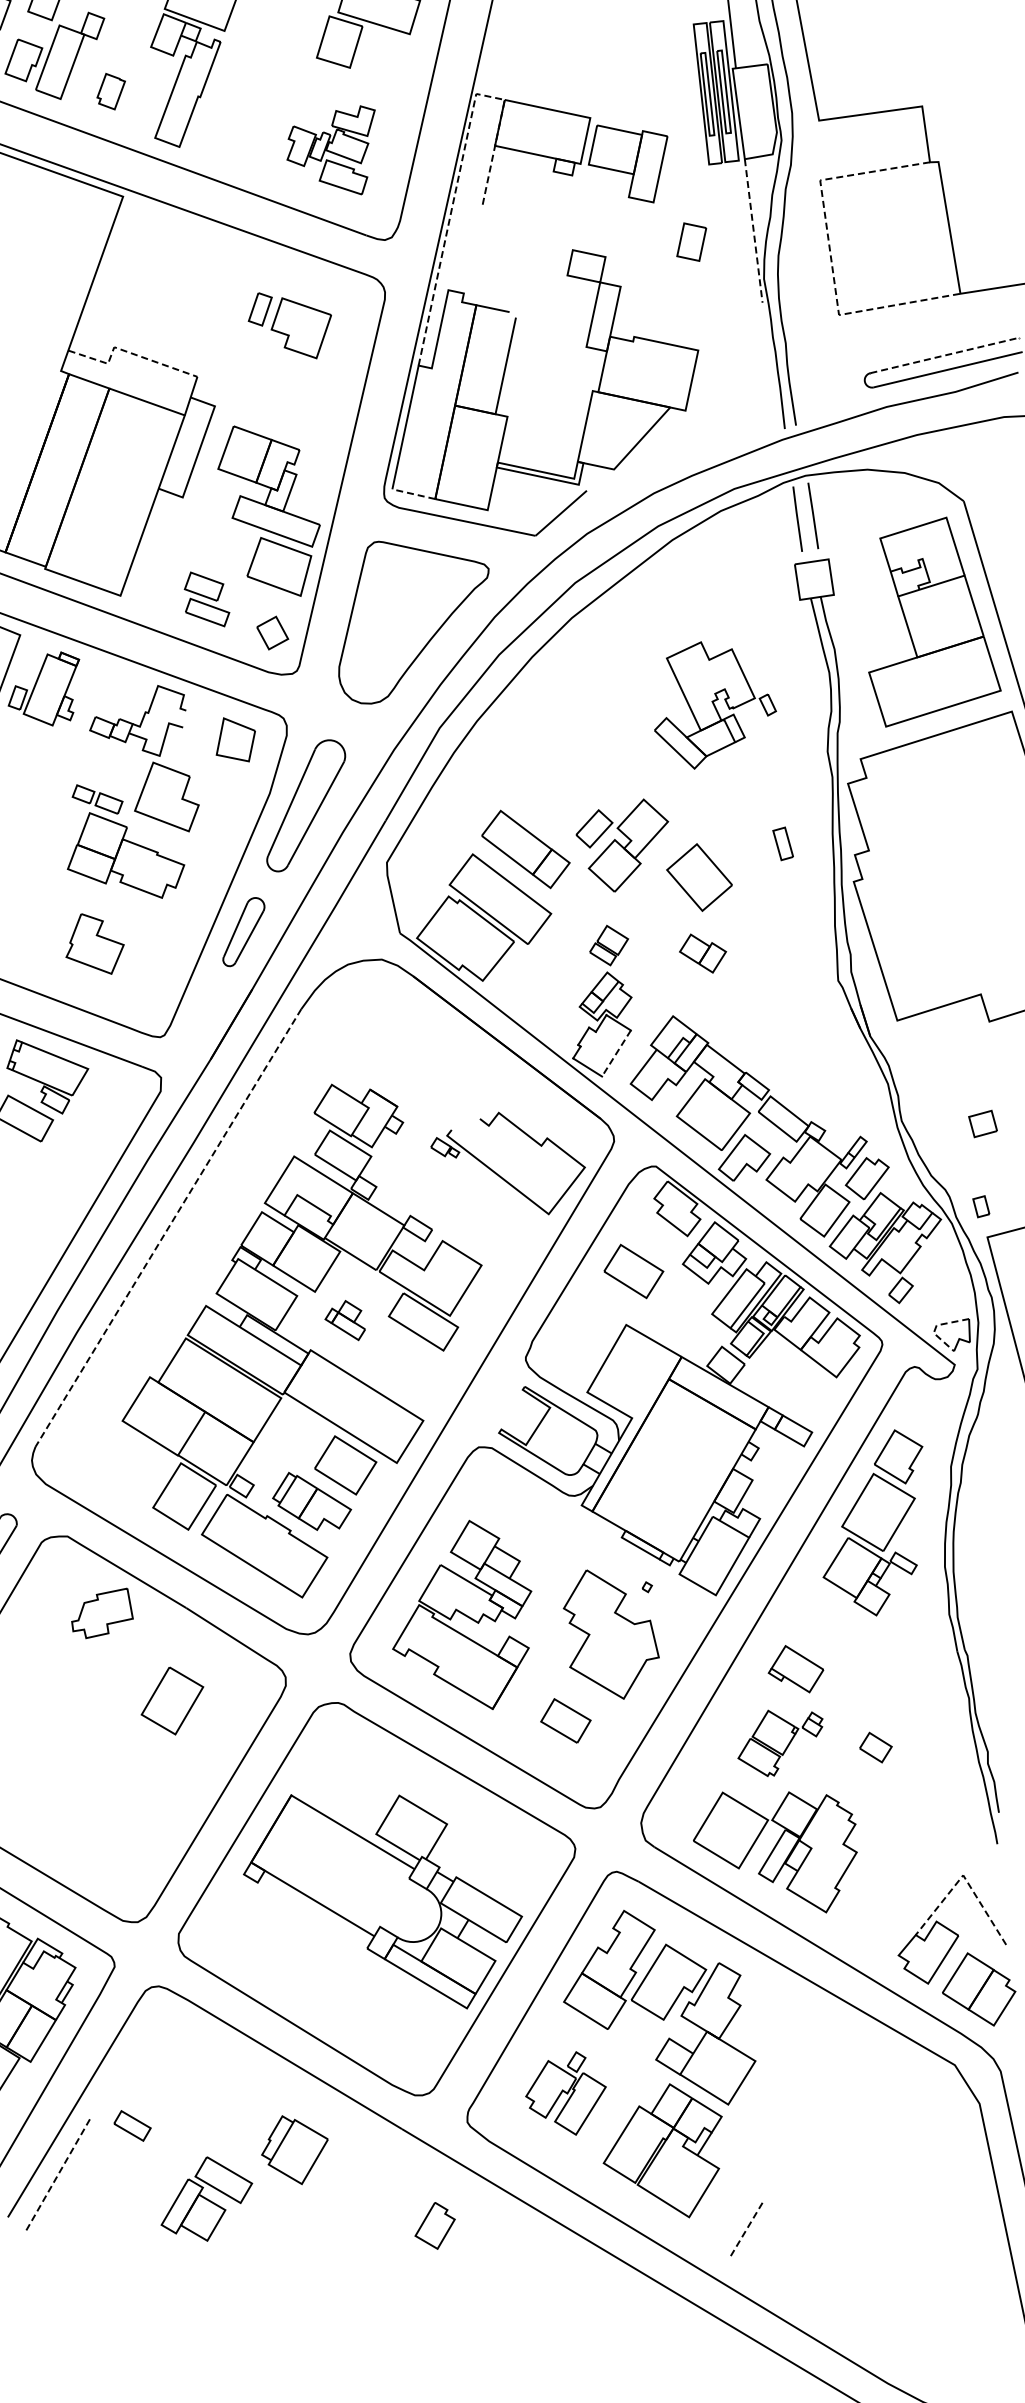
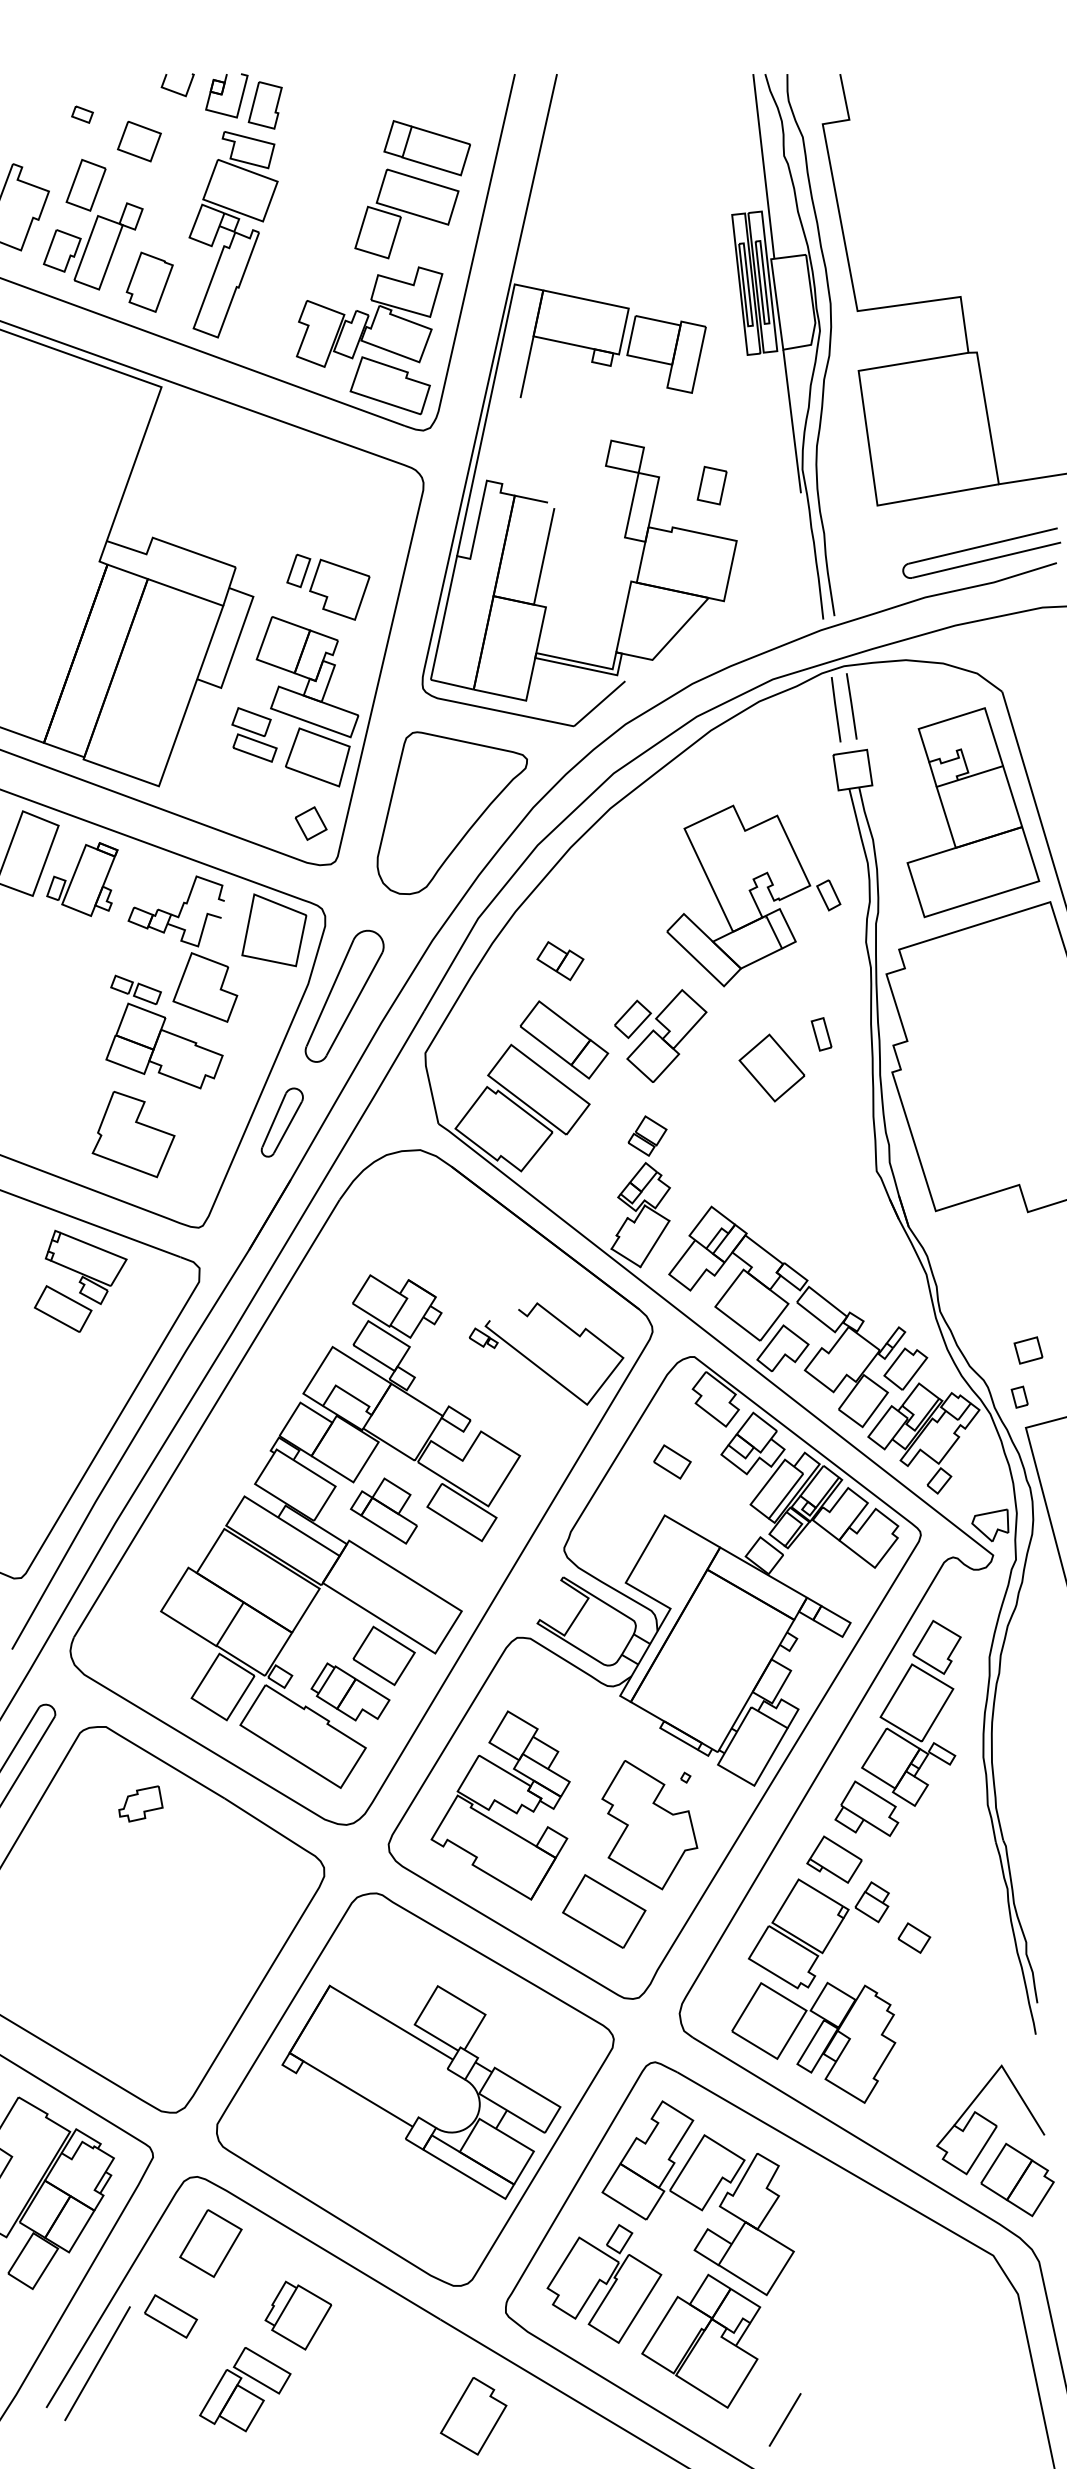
part: (111, 91) -> (149, 281), size x1.67
part: (331, 150) -> (369, 340), size x1.67
line: (462, 159) -> (500, 349), dashed -> solid
line: (754, 231) -> (792, 421), dashed -> solid
part: (691, 242) -> (711, 485), moved
line: (830, 254) -> (868, 444), dashed -> solid
part: (290, 325) -> (328, 586), moved
line: (127, 352) -> (165, 542), dashed -> solid
line: (945, 355) -> (983, 545), dashed -> solid
line: (413, 494) -> (451, 684), dashed -> solid
part: (207, 599) -> (254, 734), moved
part: (715, 705) -> (753, 895), size x1.43
part: (236, 740) -> (274, 930), size x1.67
part: (699, 877) -> (771, 1067), moved
part: (95, 944) -> (133, 1134), size x1.43
part: (703, 954) -> (560, 961), moved
line: (616, 1054) -> (654, 1244), dashed -> solid
part: (983, 1124) -> (1028, 1350), moved
line: (168, 1228) -> (206, 1418), dashed -> solid
part: (634, 1271) -> (672, 1461), size x0.62
part: (345, 1320) -> (383, 1510), size x1.67
line: (936, 1327) -> (974, 1517), dashed -> solid
part: (102, 1613) -> (140, 1803), size x0.71
part: (828, 1618) -> (866, 1808), added
part: (172, 1701) -> (210, 2243), moved
part: (566, 1721) -> (604, 1911), size x1.67
part: (780, 1743) -> (818, 1933), size x1.67
line: (964, 1877) -> (1002, 2067), dashed -> solid
part: (566, 2093) -> (604, 2283), size x1.43
part: (132, 2126) -> (170, 2316), size x1.43
part: (295, 2150) -> (298, 2315), moved
line: (59, 2173) -> (97, 2363), dashed -> solid
part: (435, 2226) -> (473, 2416), size x1.67
line: (747, 2229) -> (785, 2419), dashed -> solid

